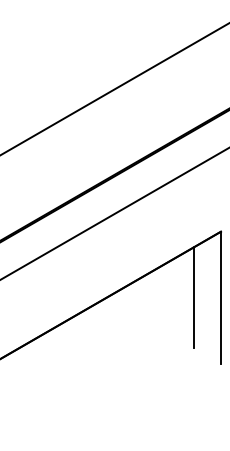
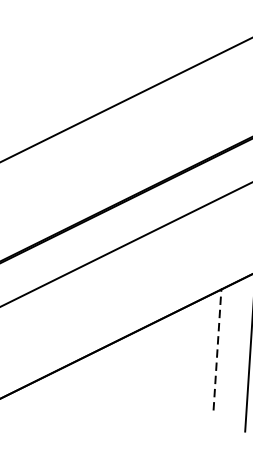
line: (193, 297) -> (217, 349), solid -> dashed

